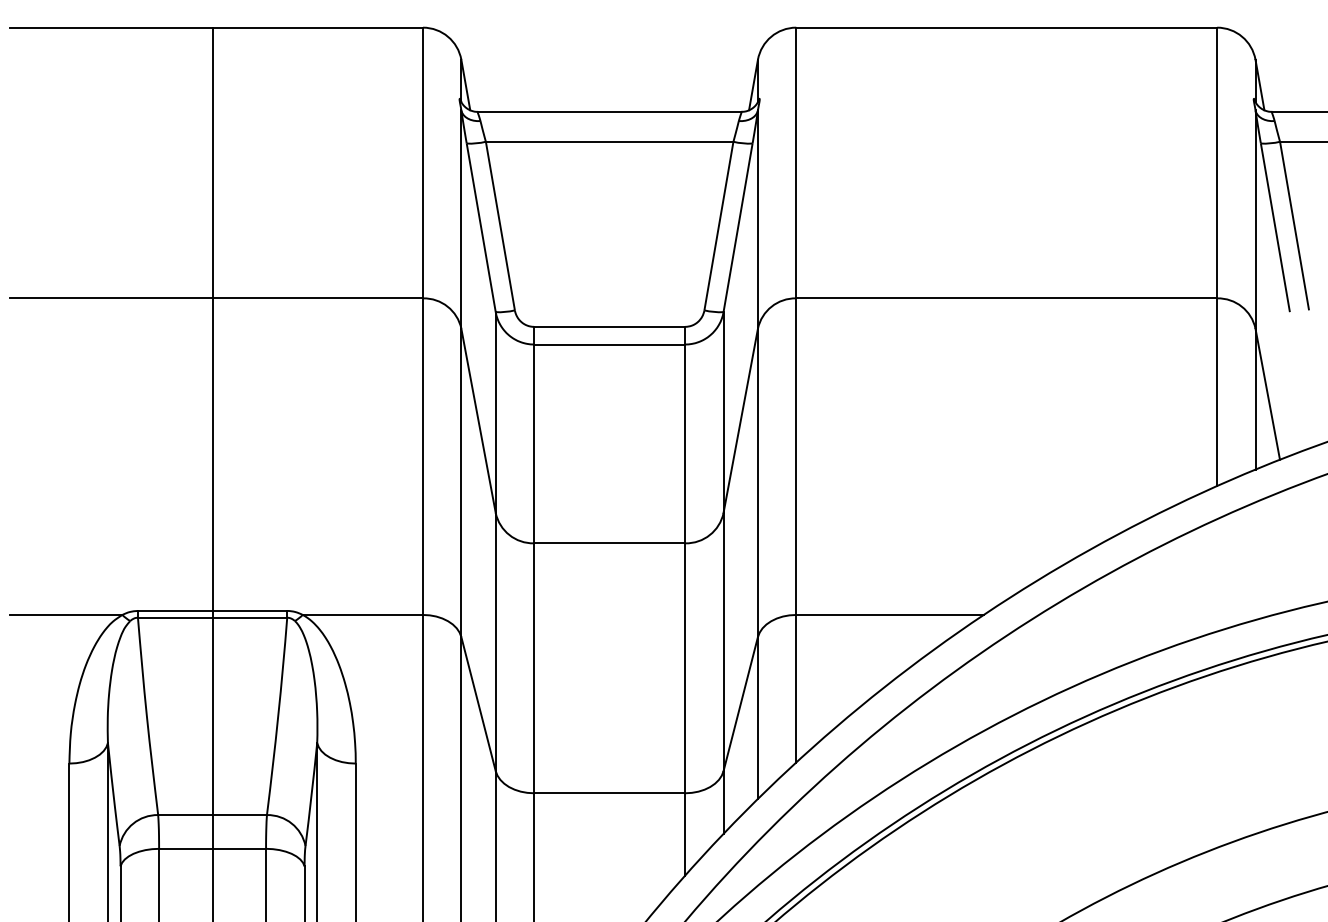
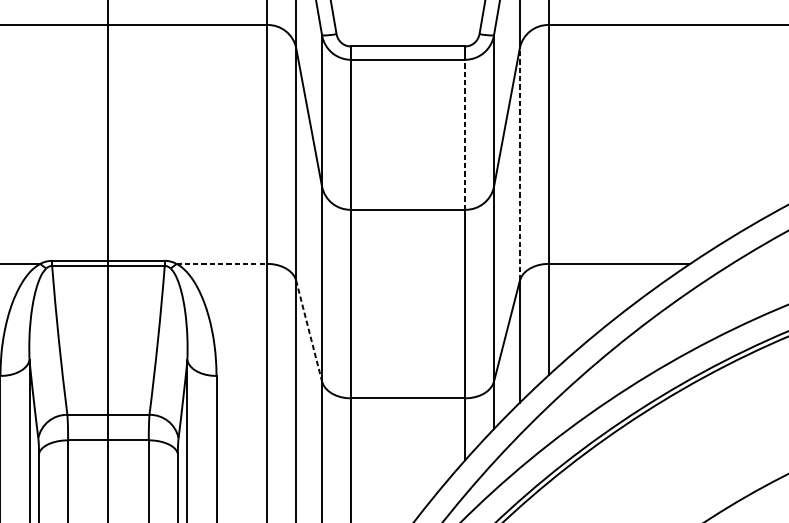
line: (685, 443) -> (465, 134), solid -> dashed
line: (757, 482) -> (519, 163), solid -> dashed
line: (363, 614) -> (222, 263), solid -> dashed
line: (478, 704) -> (309, 331), solid -> dashed

